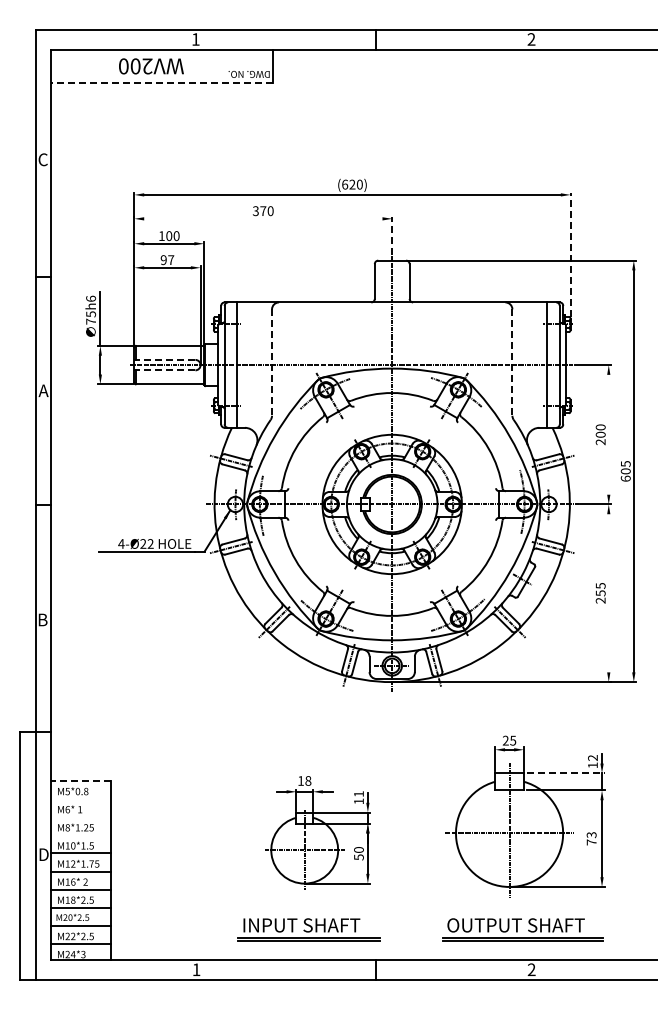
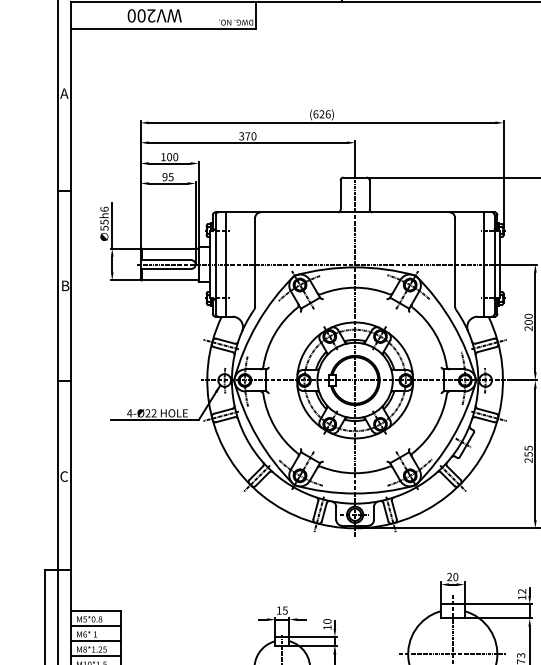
line: (161, 82) -> (163, 29), dashed -> solid
text: (42, 159) -> (64, 93), C -> A
text: (359, 184) -> (327, 114), (620) -> (626)
line: (263, 218) -> (248, 142), added
line: (392, 235) -> (355, 156), dashed -> solid
line: (570, 254) -> (503, 172), dashed -> solid
text: (171, 260) -> (171, 177), 97 -> 95
text: (91, 321) -> (104, 228), 75h6 -> 55h6
line: (164, 359) -> (165, 259), dashed -> solid
line: (272, 363) -> (255, 263), dashed -> solid
line: (512, 363) -> (455, 263), dashed -> solid
line: (164, 370) -> (165, 268), dashed -> solid
text: (43, 390) -> (64, 285), A -> B
line: (608, 434) -> (535, 322), added
line: (608, 593) -> (535, 454), added
text: (42, 619) -> (64, 476), B -> C
text: (513, 740) -> (456, 576), 25 -> 20
line: (566, 773) -> (500, 604), dashed -> solid
line: (80, 780) -> (95, 610), dashed -> solid
text: (308, 780) -> (285, 610), 18 -> 15
text: (358, 794) -> (327, 621), 11 -> 10
line: (80, 799) -> (95, 626), added
line: (80, 817) -> (95, 640), added
line: (80, 835) -> (95, 655), added

